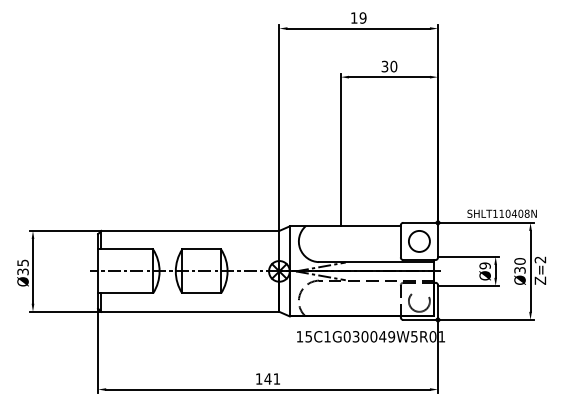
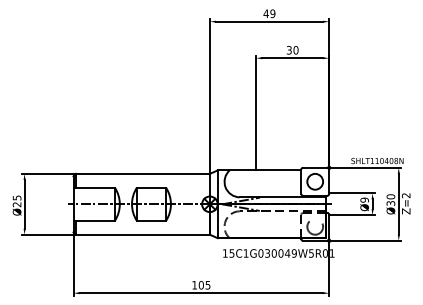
text: (353, 17) -> (265, 13), 19 -> 49
text: (22, 271) -> (16, 204), Ø35 -> Ø25
text: (272, 378) -> (204, 284), 141 -> 105

